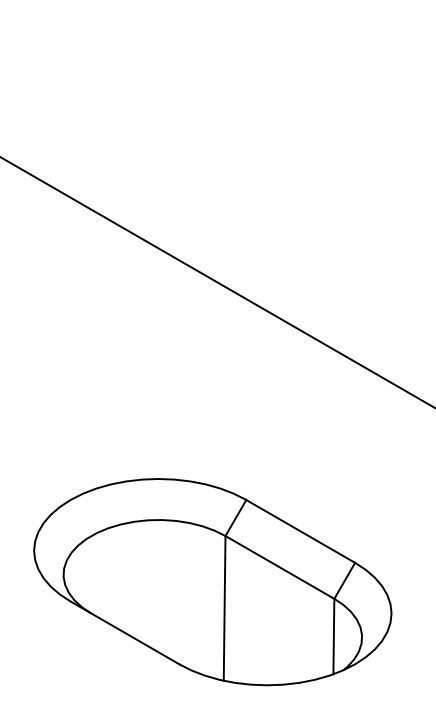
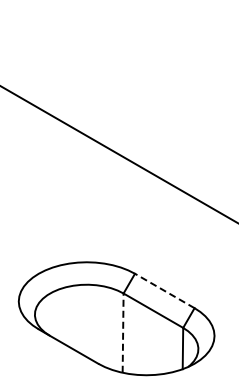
line: (300, 530) -> (164, 290), solid -> dashed
line: (225, 609) -> (123, 333), solid -> dashed

